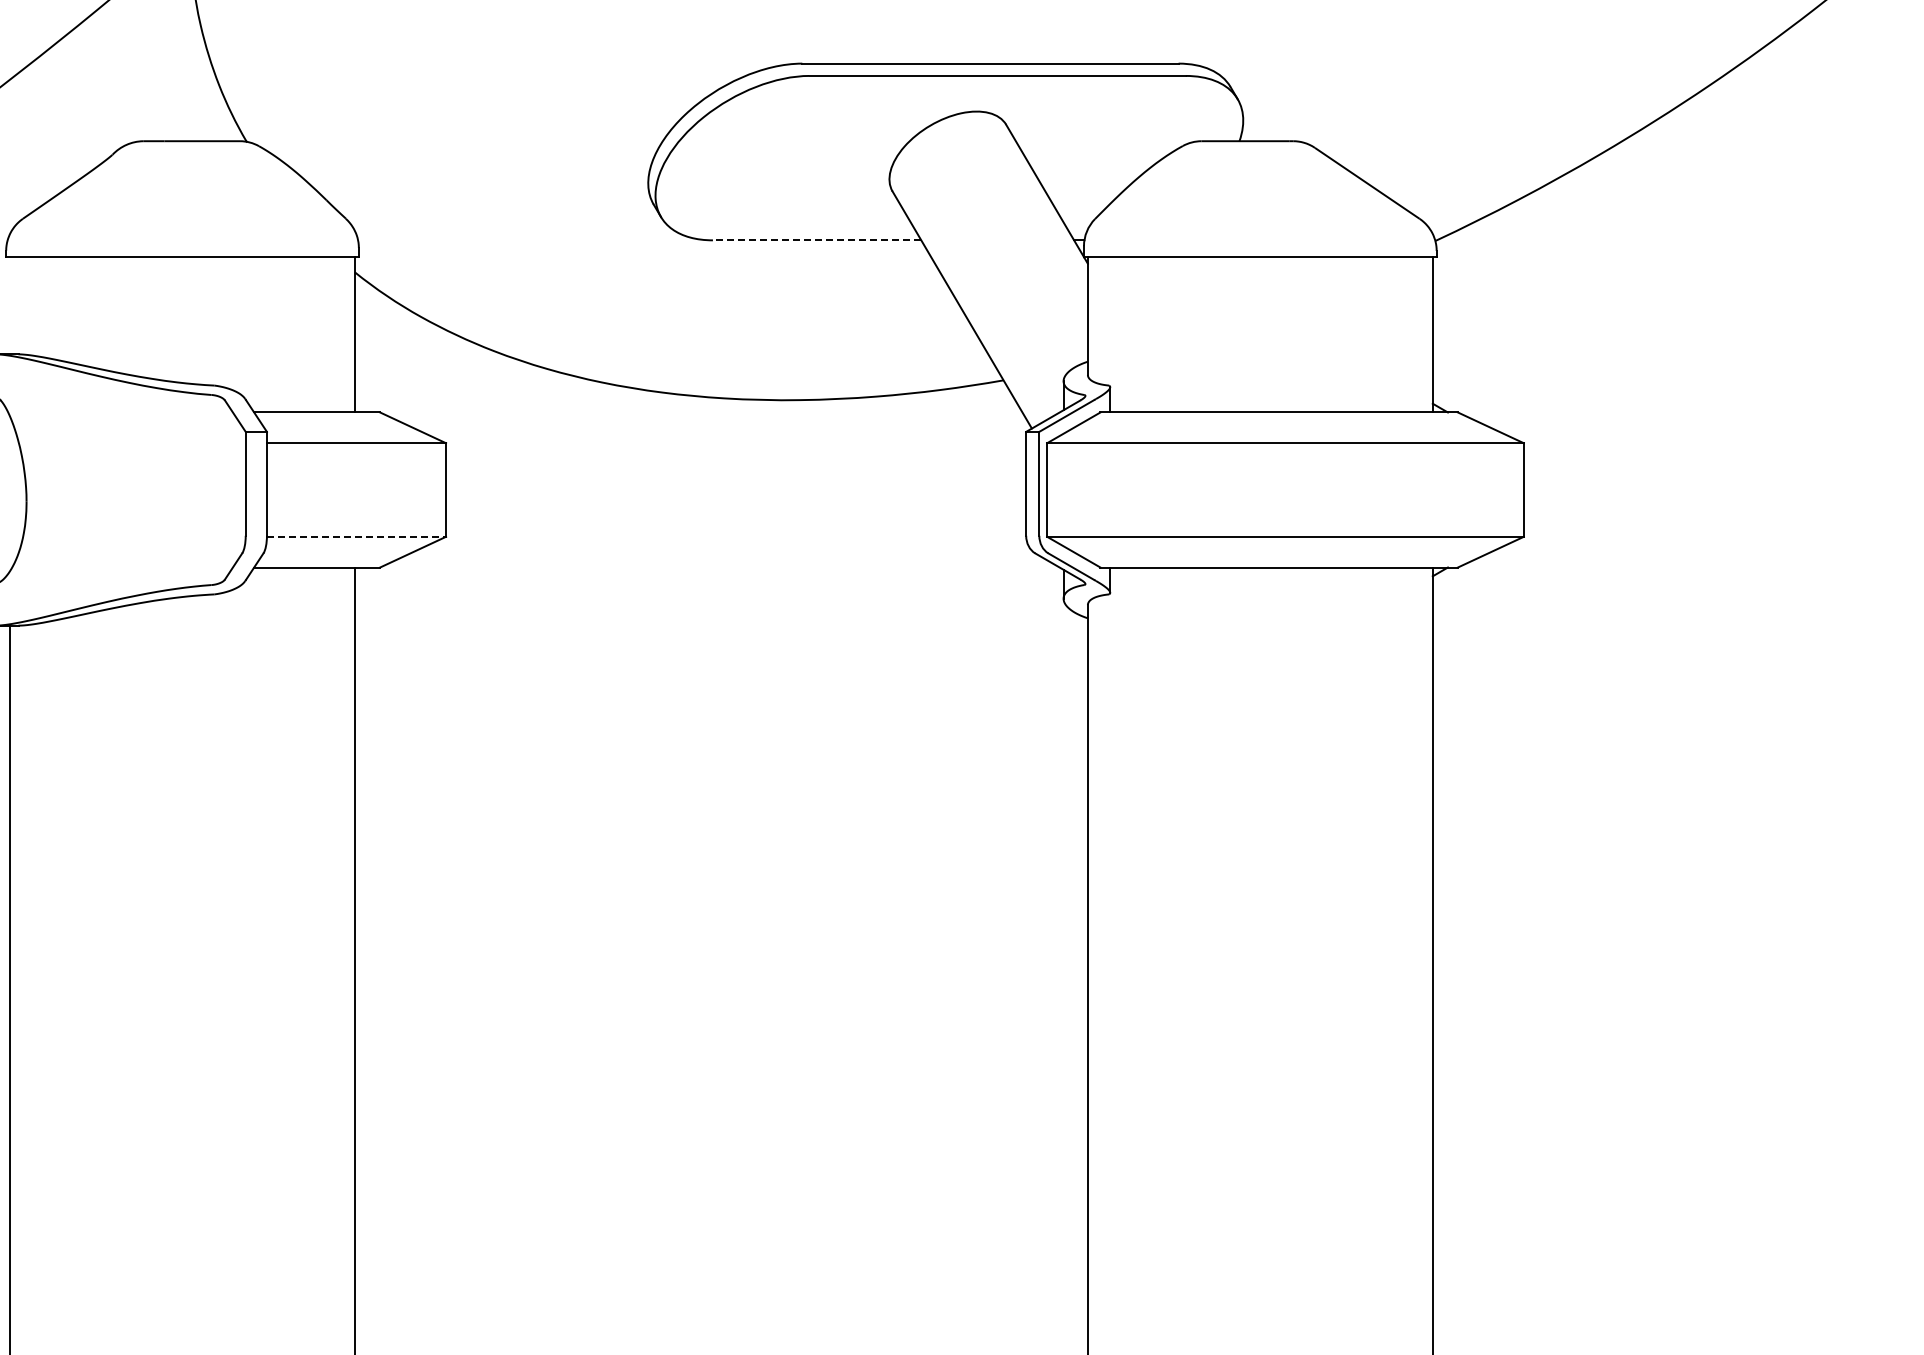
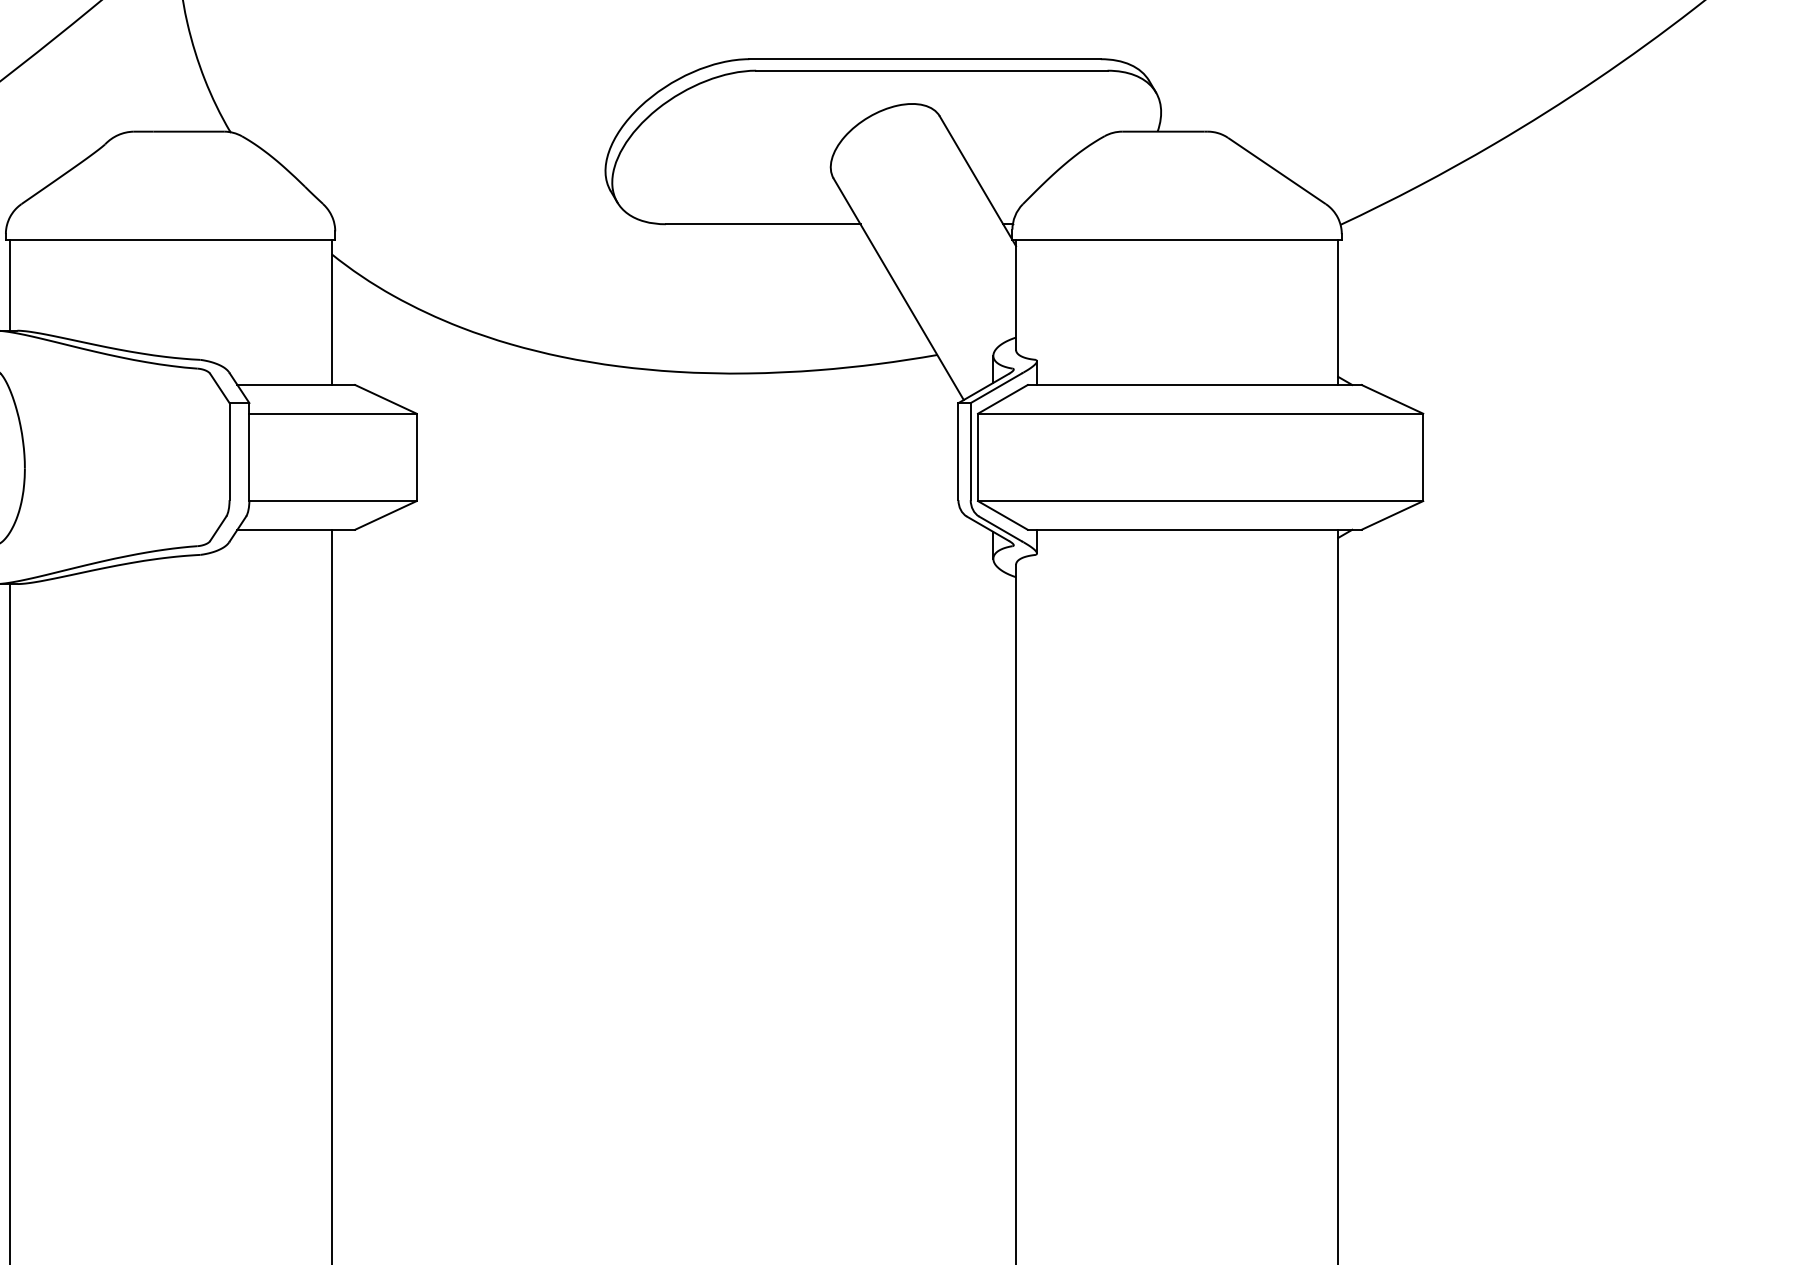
line: (816, 240) -> (762, 224), dashed -> solid
line: (10, 305) -> (9, 285), added
line: (356, 536) -> (333, 500), dashed -> solid

